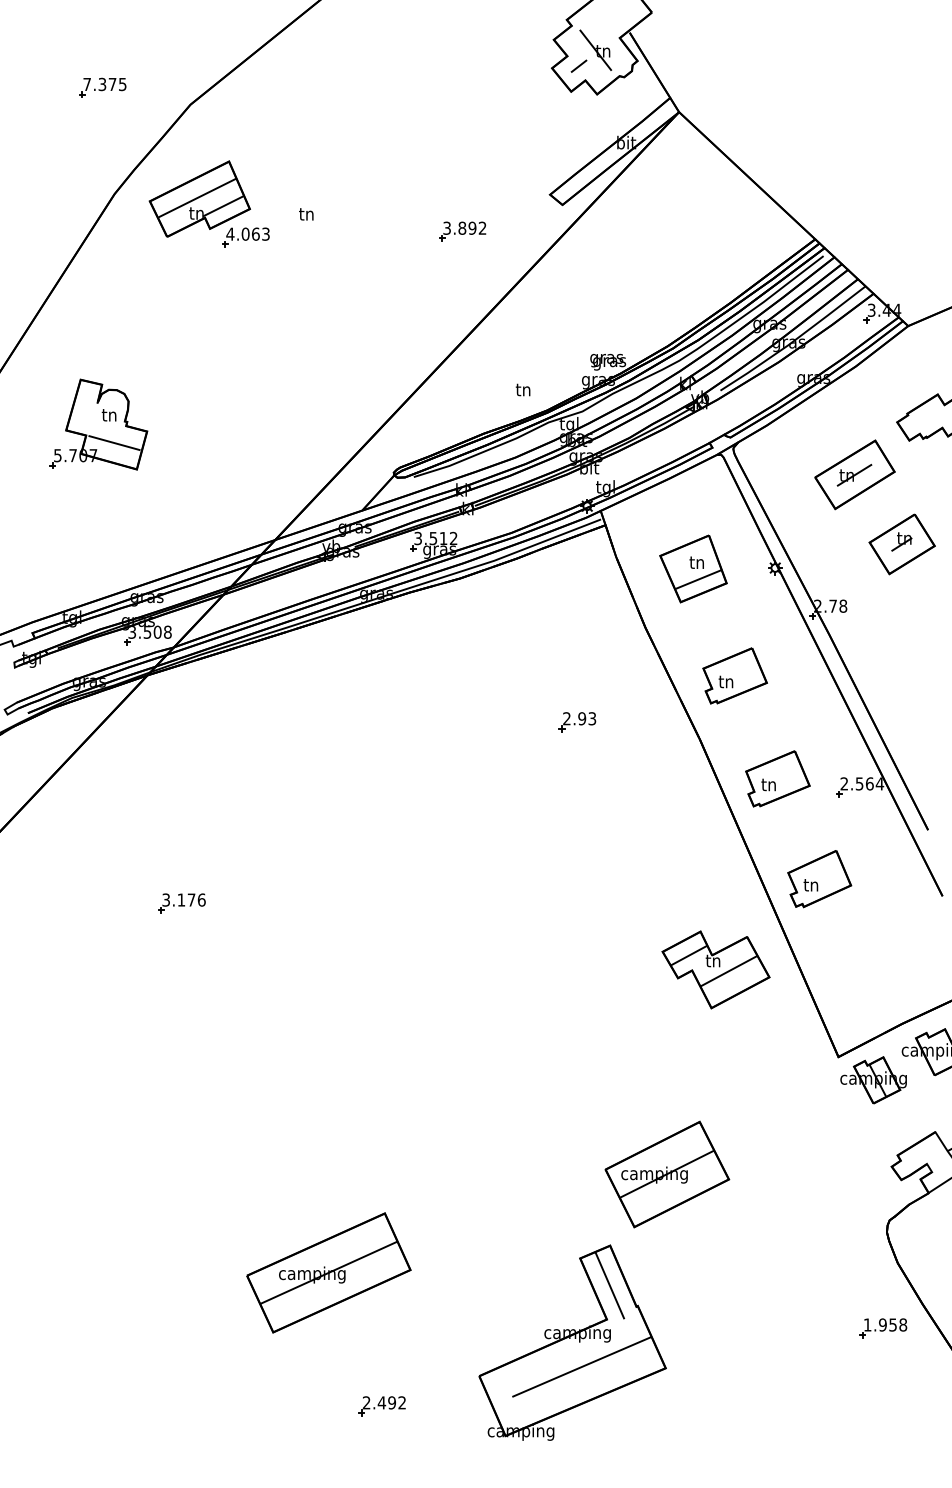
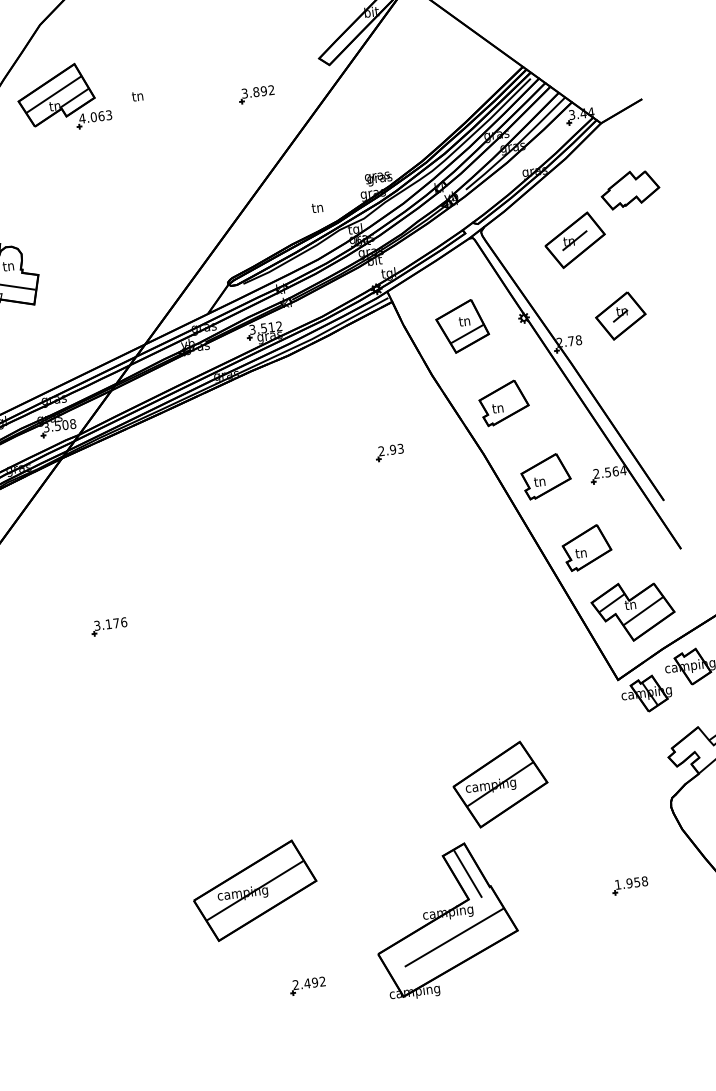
part: (901, 544) -> (620, 316), moved
part: (715, 969) -> (633, 611), moved
part: (883, 1328) -> (630, 885), moved

